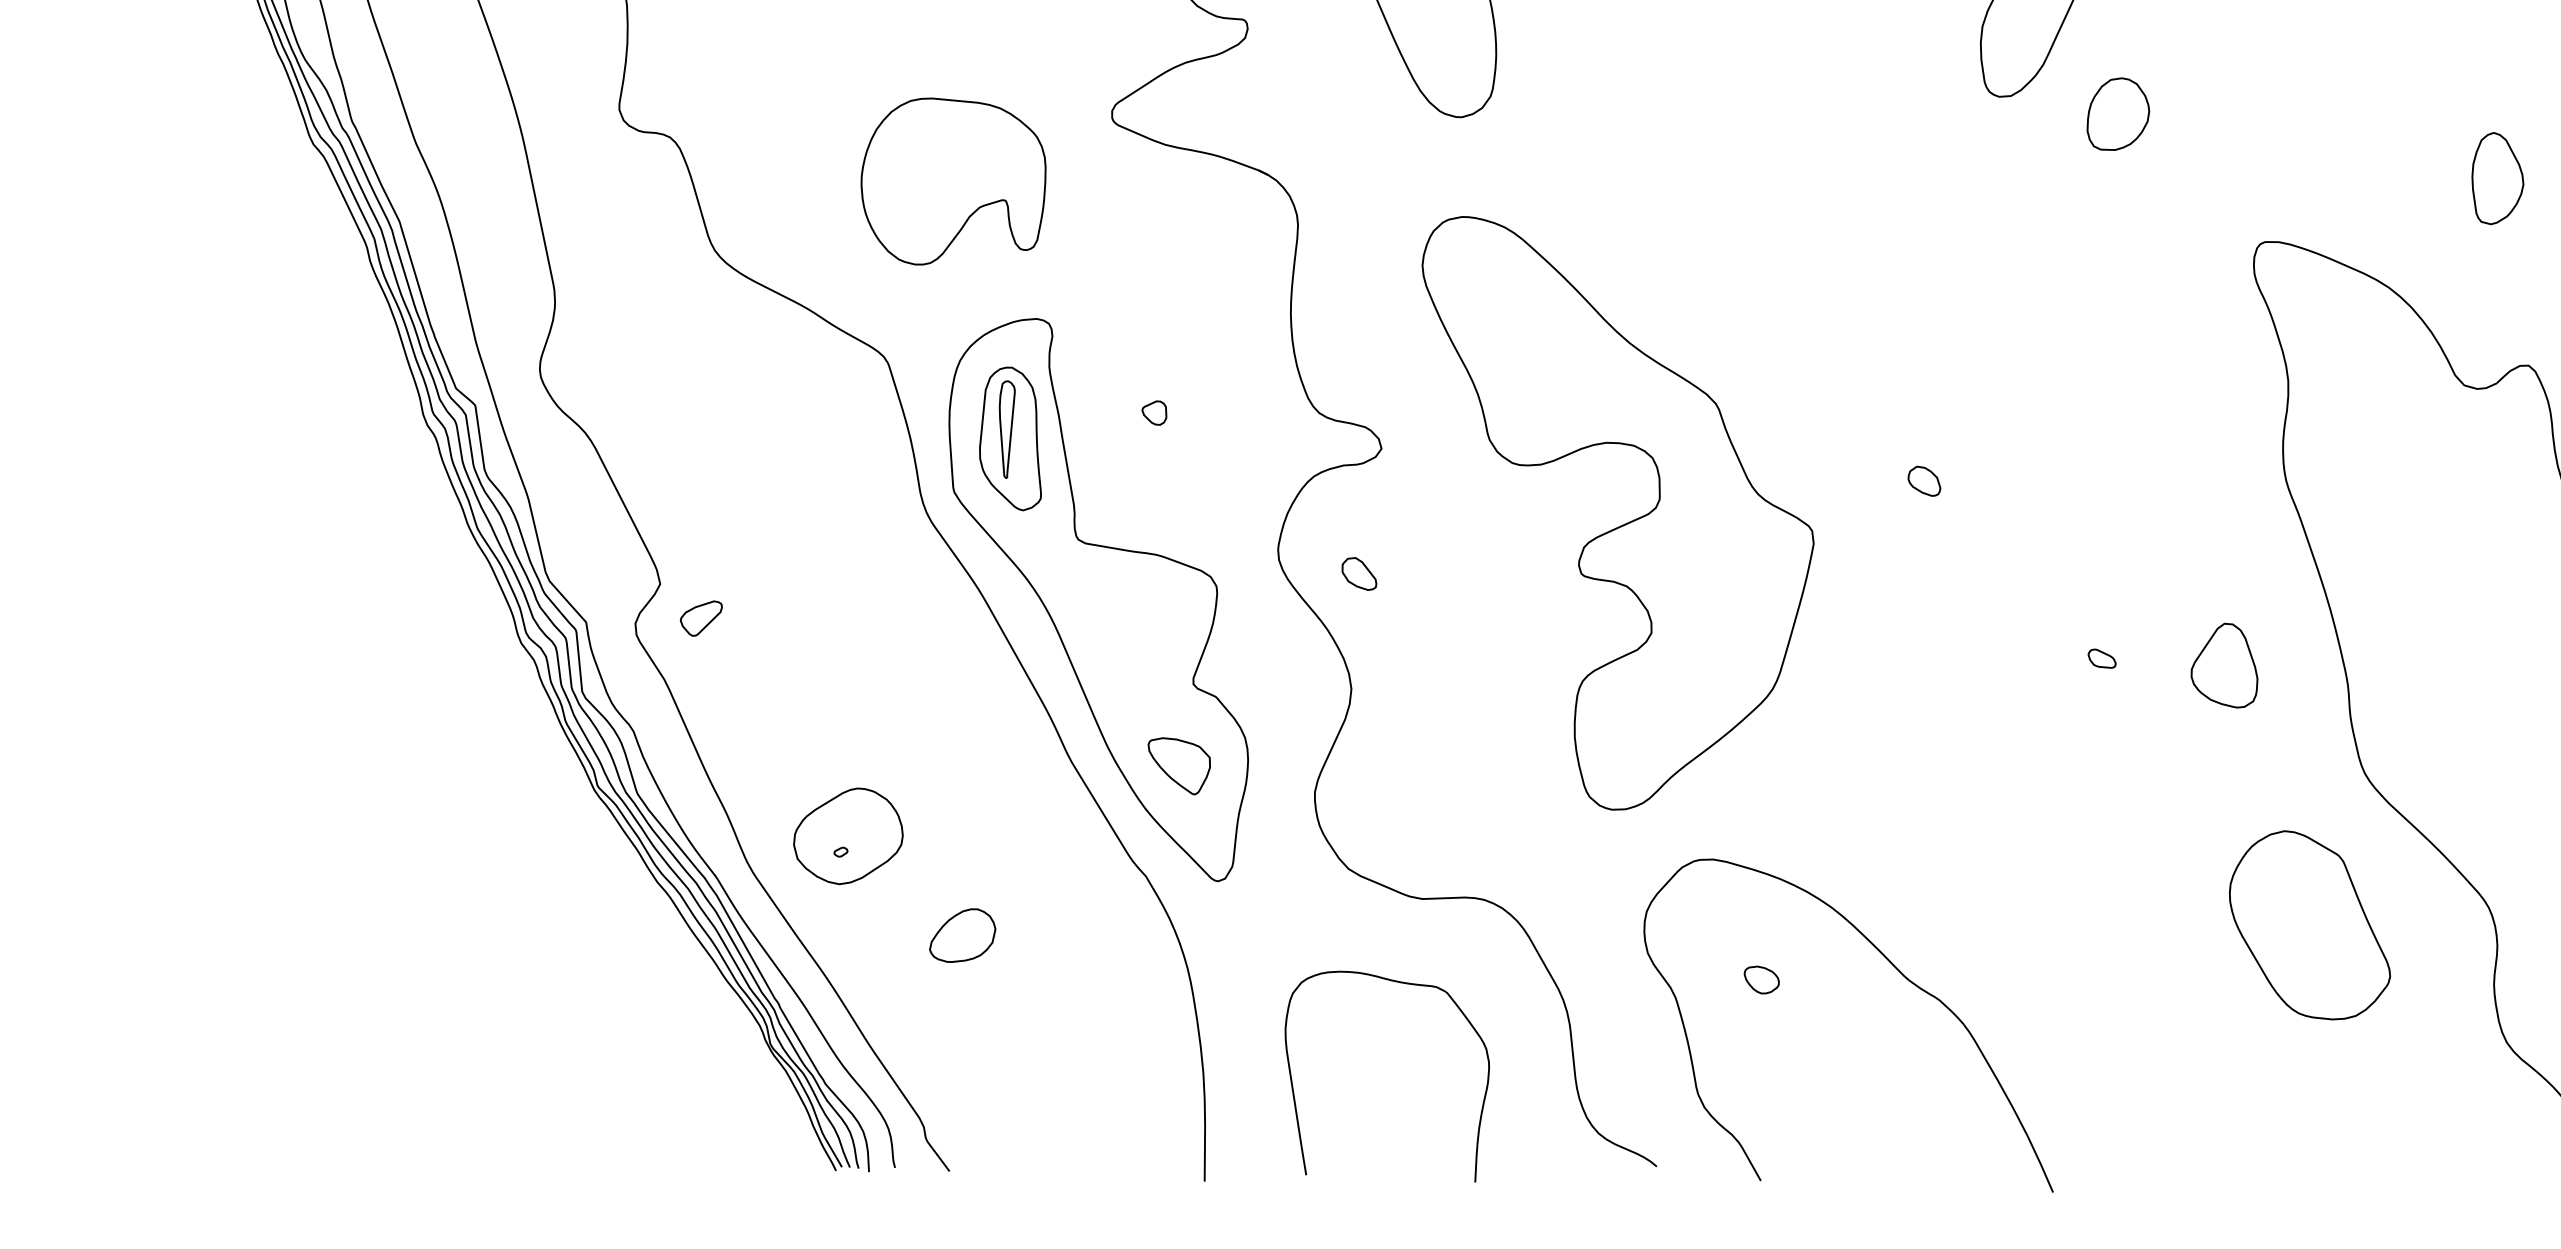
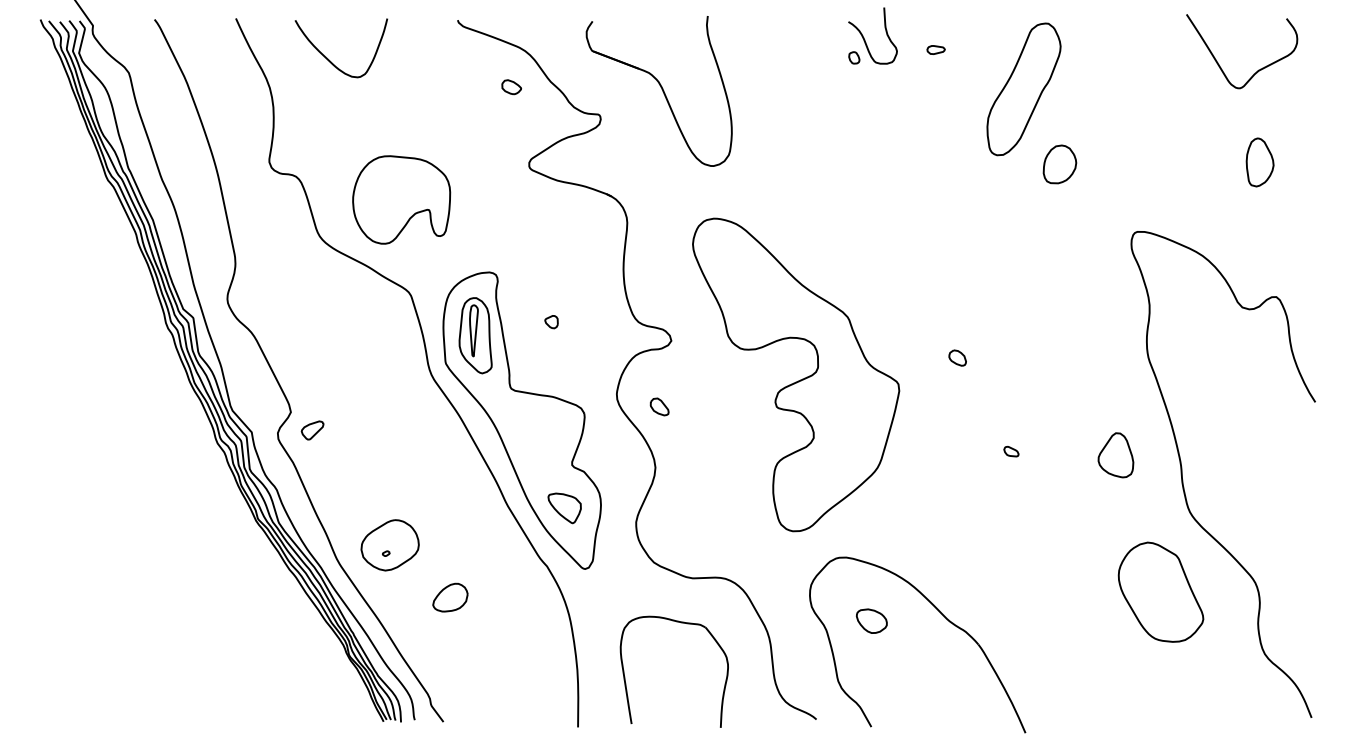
part: (2496, 178) -> (1259, 162), moved
part: (953, 180) -> (401, 199), moved
part: (2102, 658) -> (1011, 451), moved
part: (1761, 978) -> (871, 620), size x1.67

